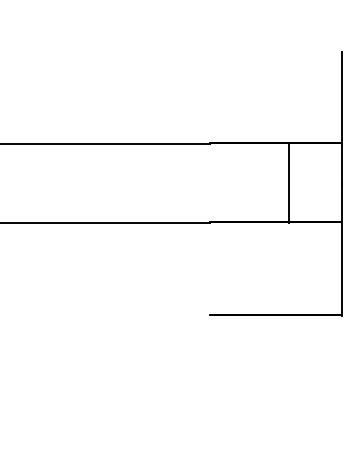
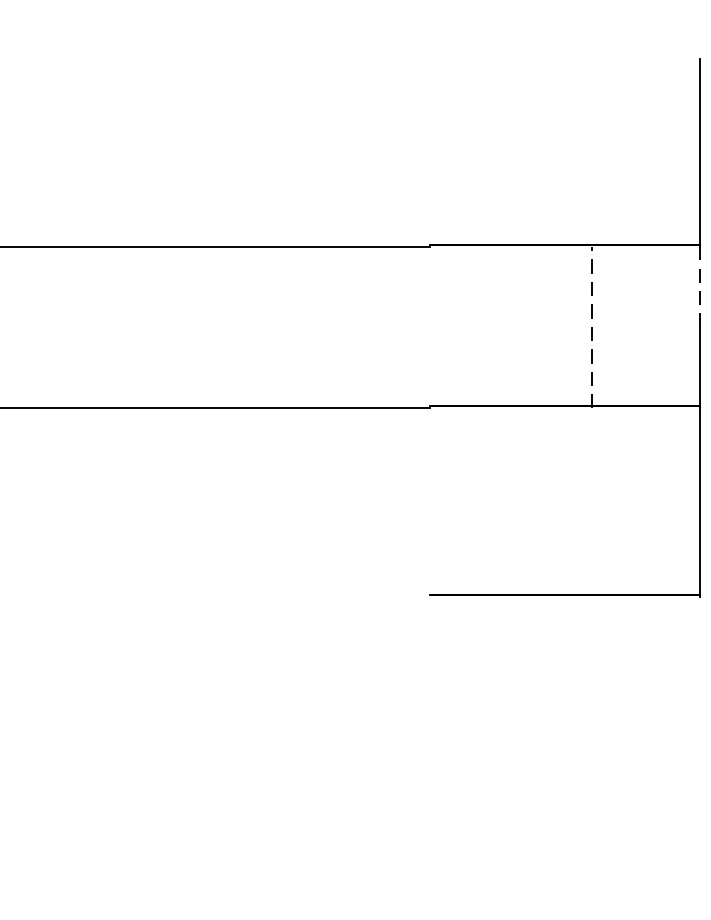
line: (341, 164) -> (699, 288), solid -> dashed
line: (288, 183) -> (591, 326), solid -> dashed

